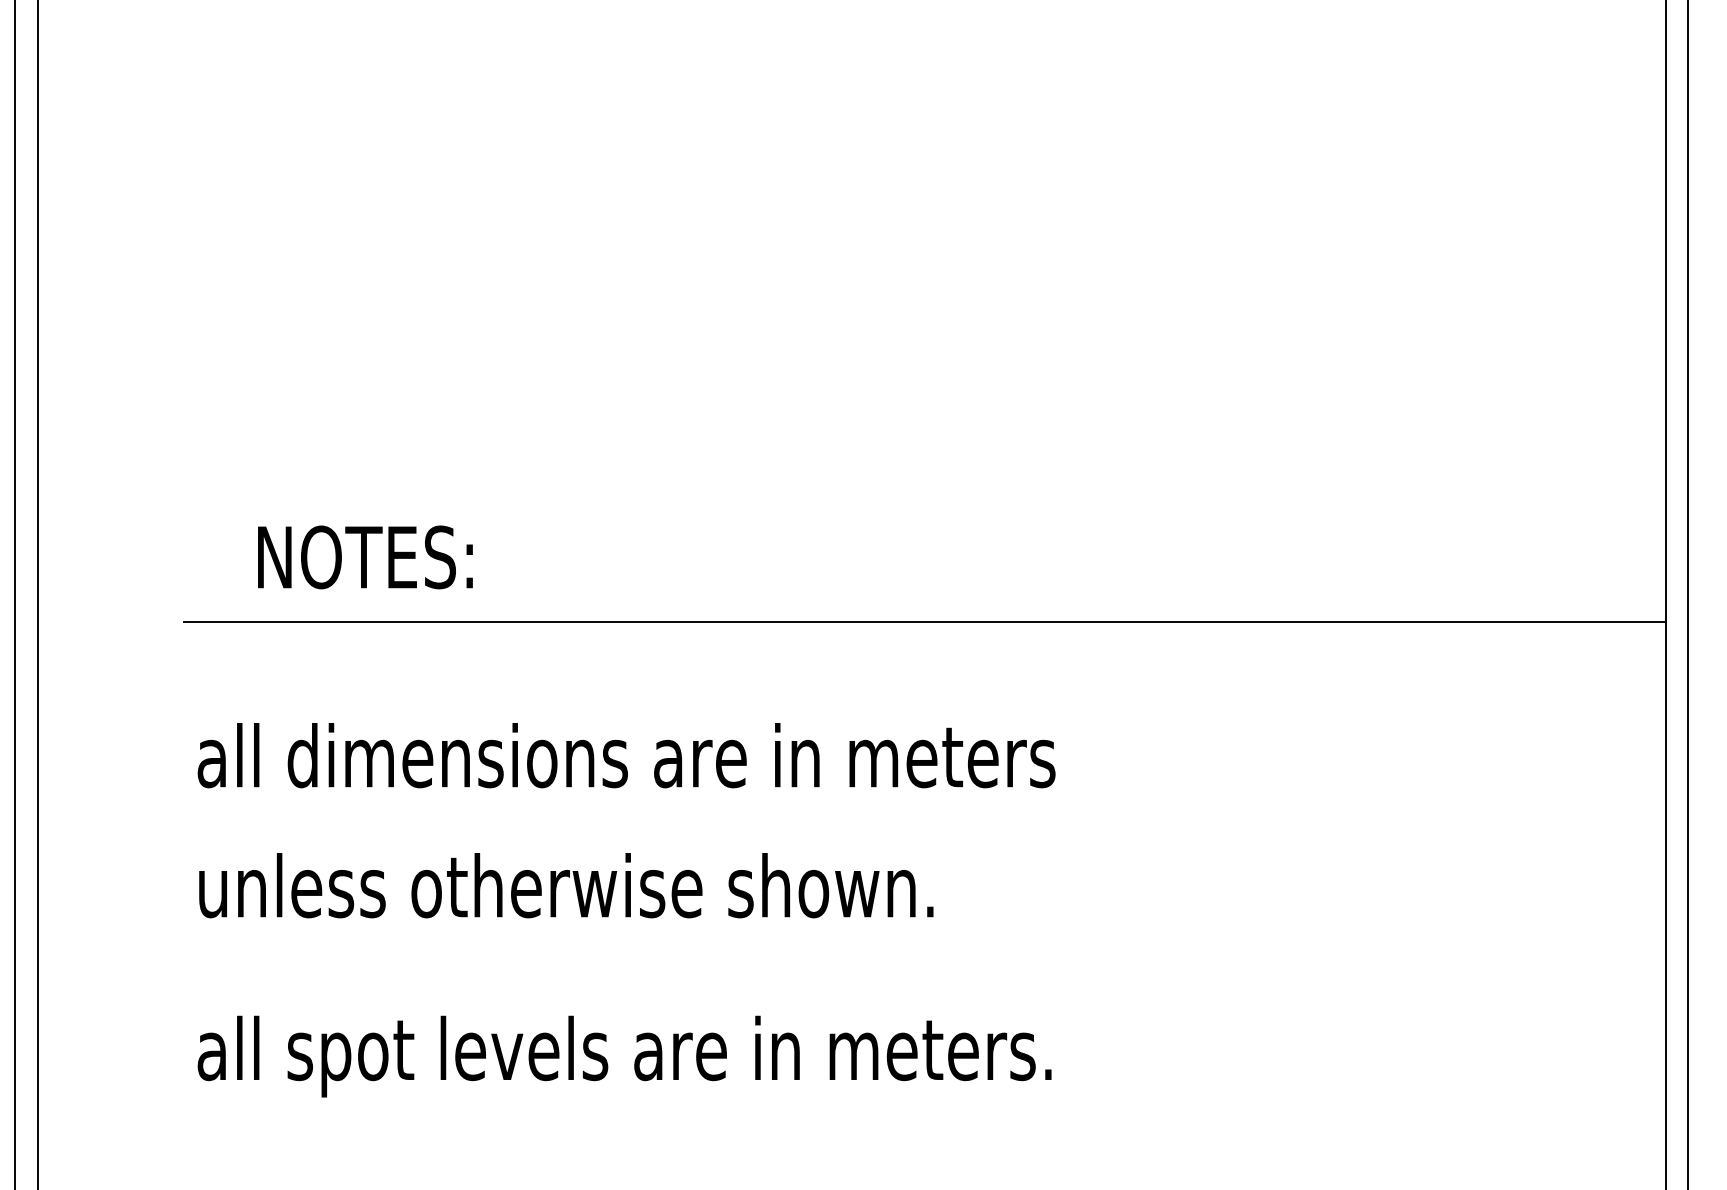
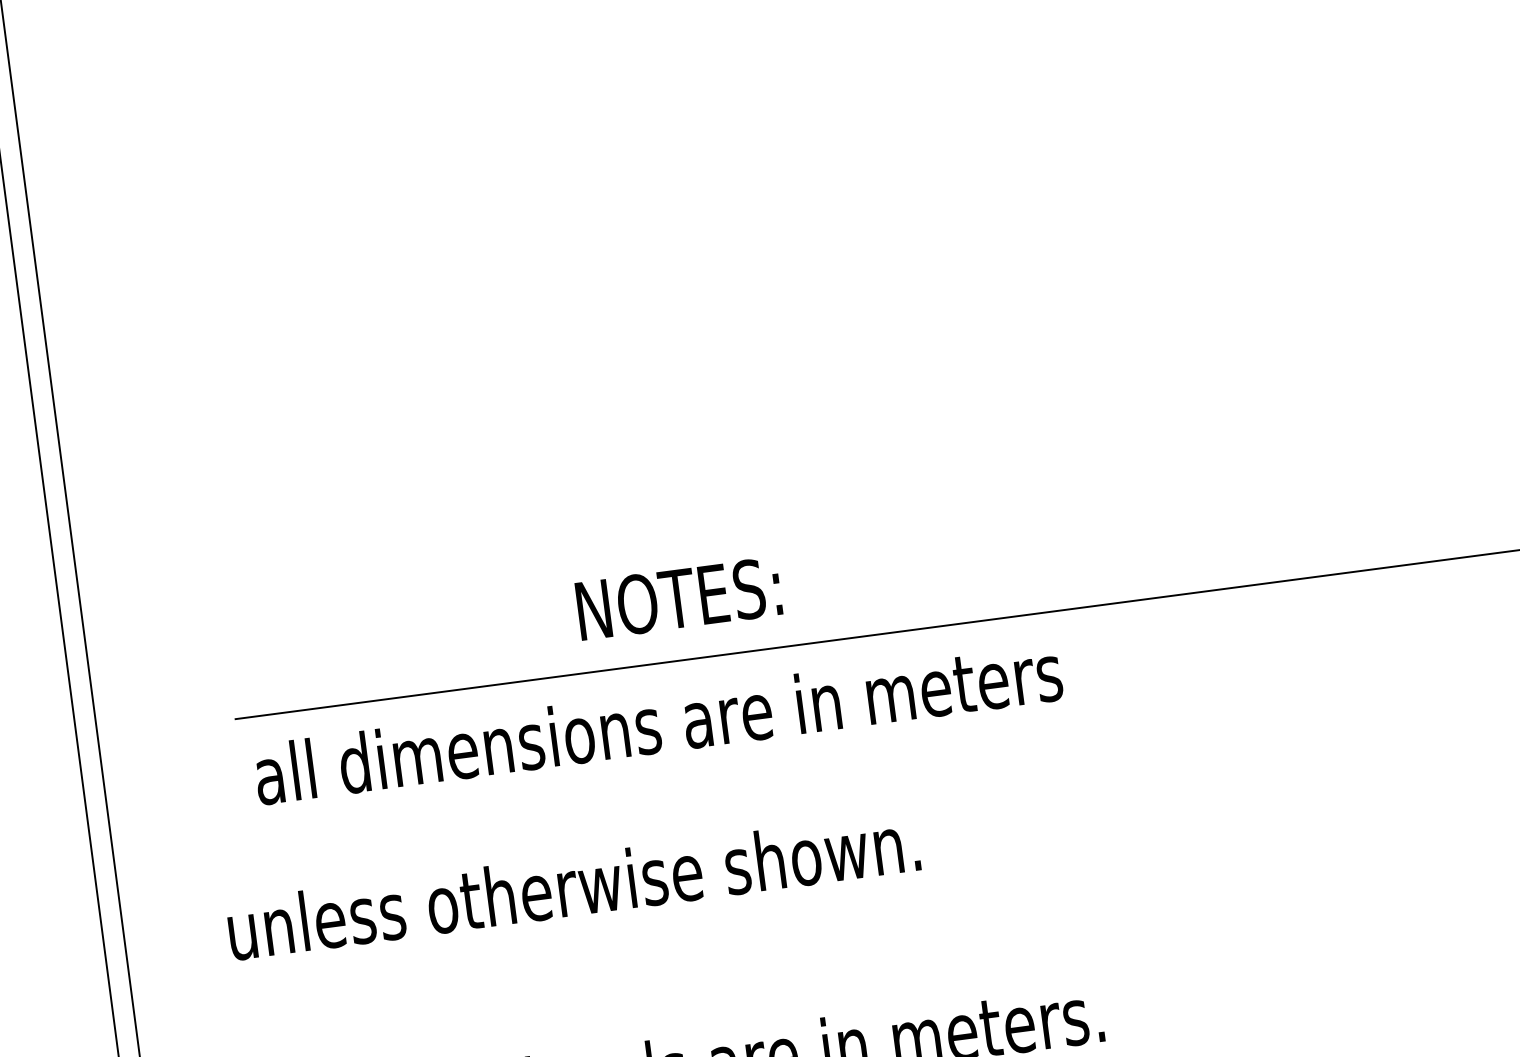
text: (365, 557) -> (679, 598), moved
text: (626, 755) -> (658, 722), moved
text: (566, 885) -> (573, 885), moved

